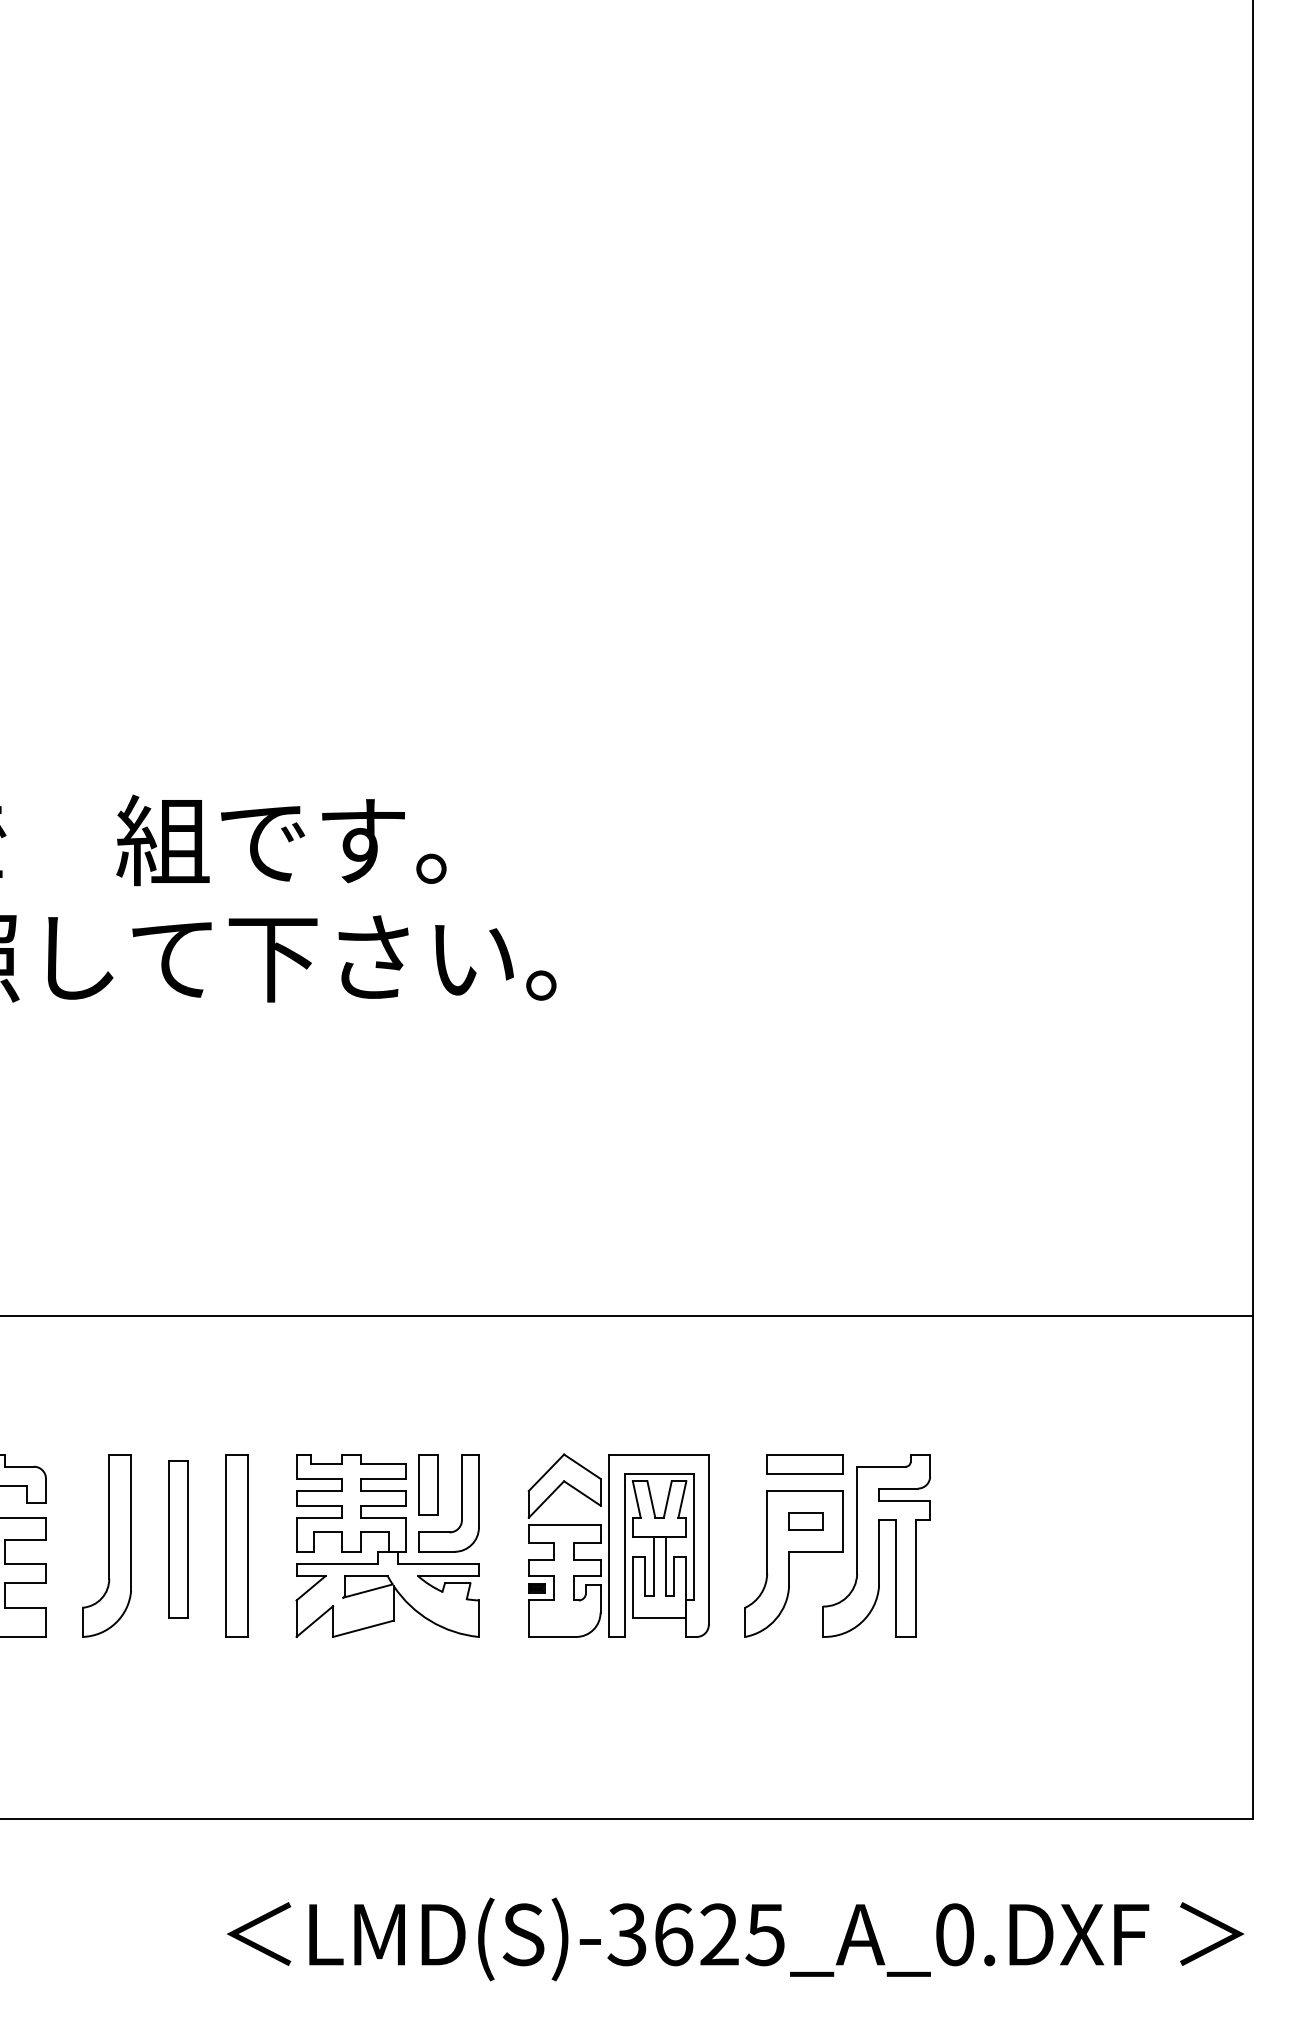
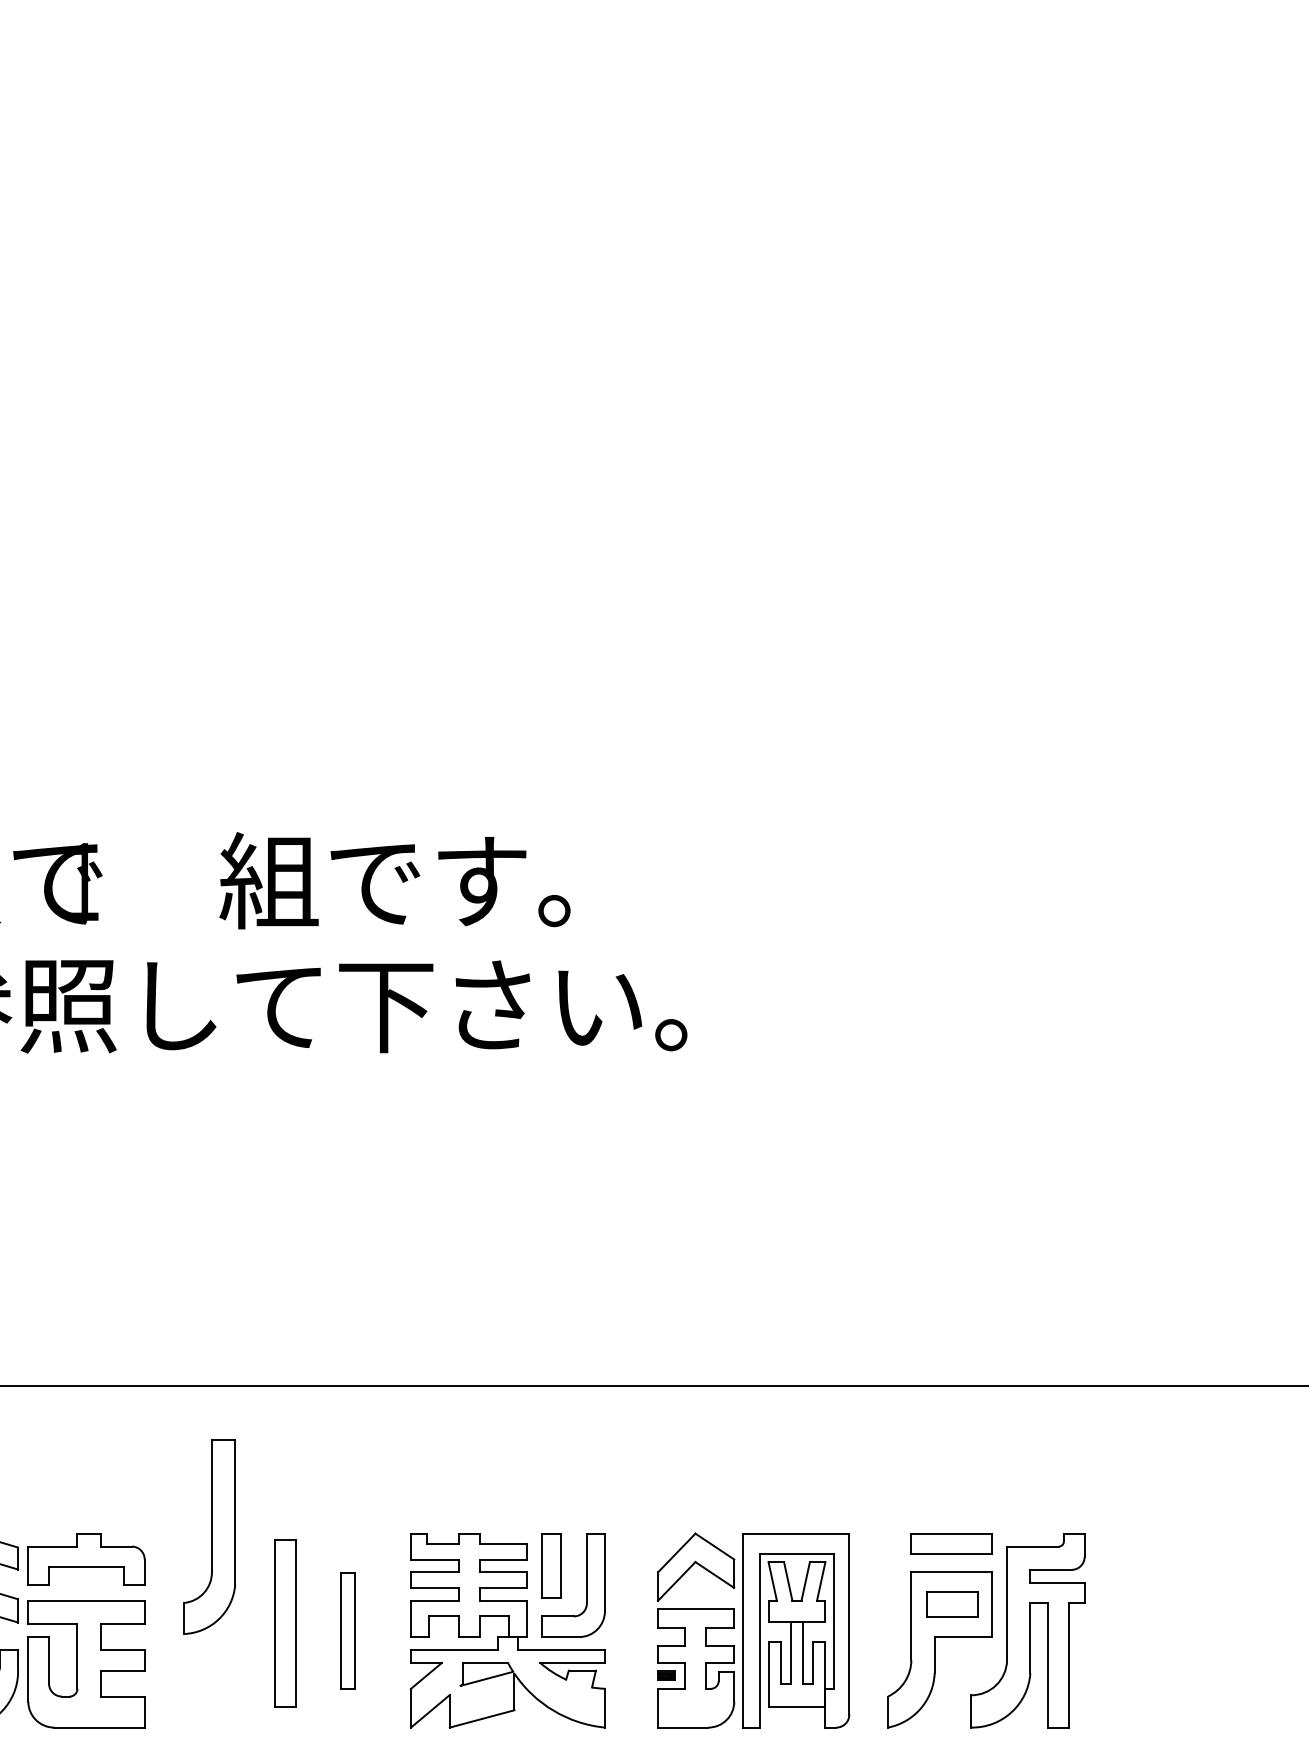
part: (805, 1521) -> (952, 1604), size x1.4
part: (106, 1545) -> (208, 1536), moved
part: (236, 1545) -> (347, 1630), size x0.6

